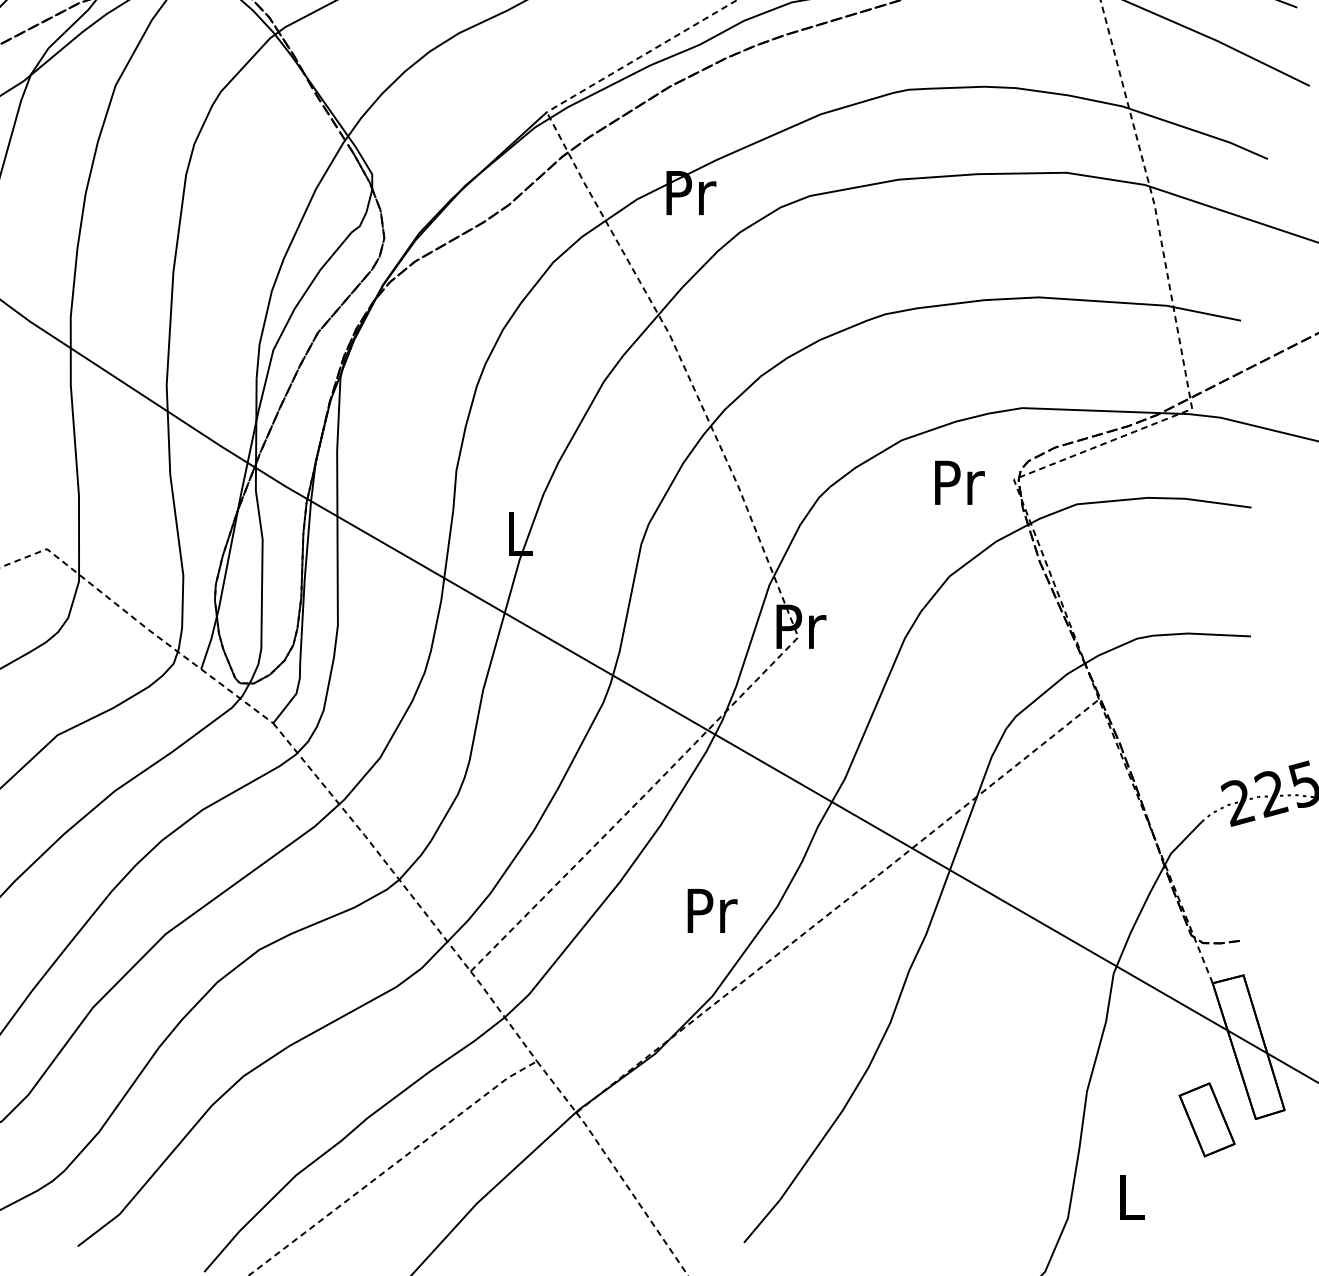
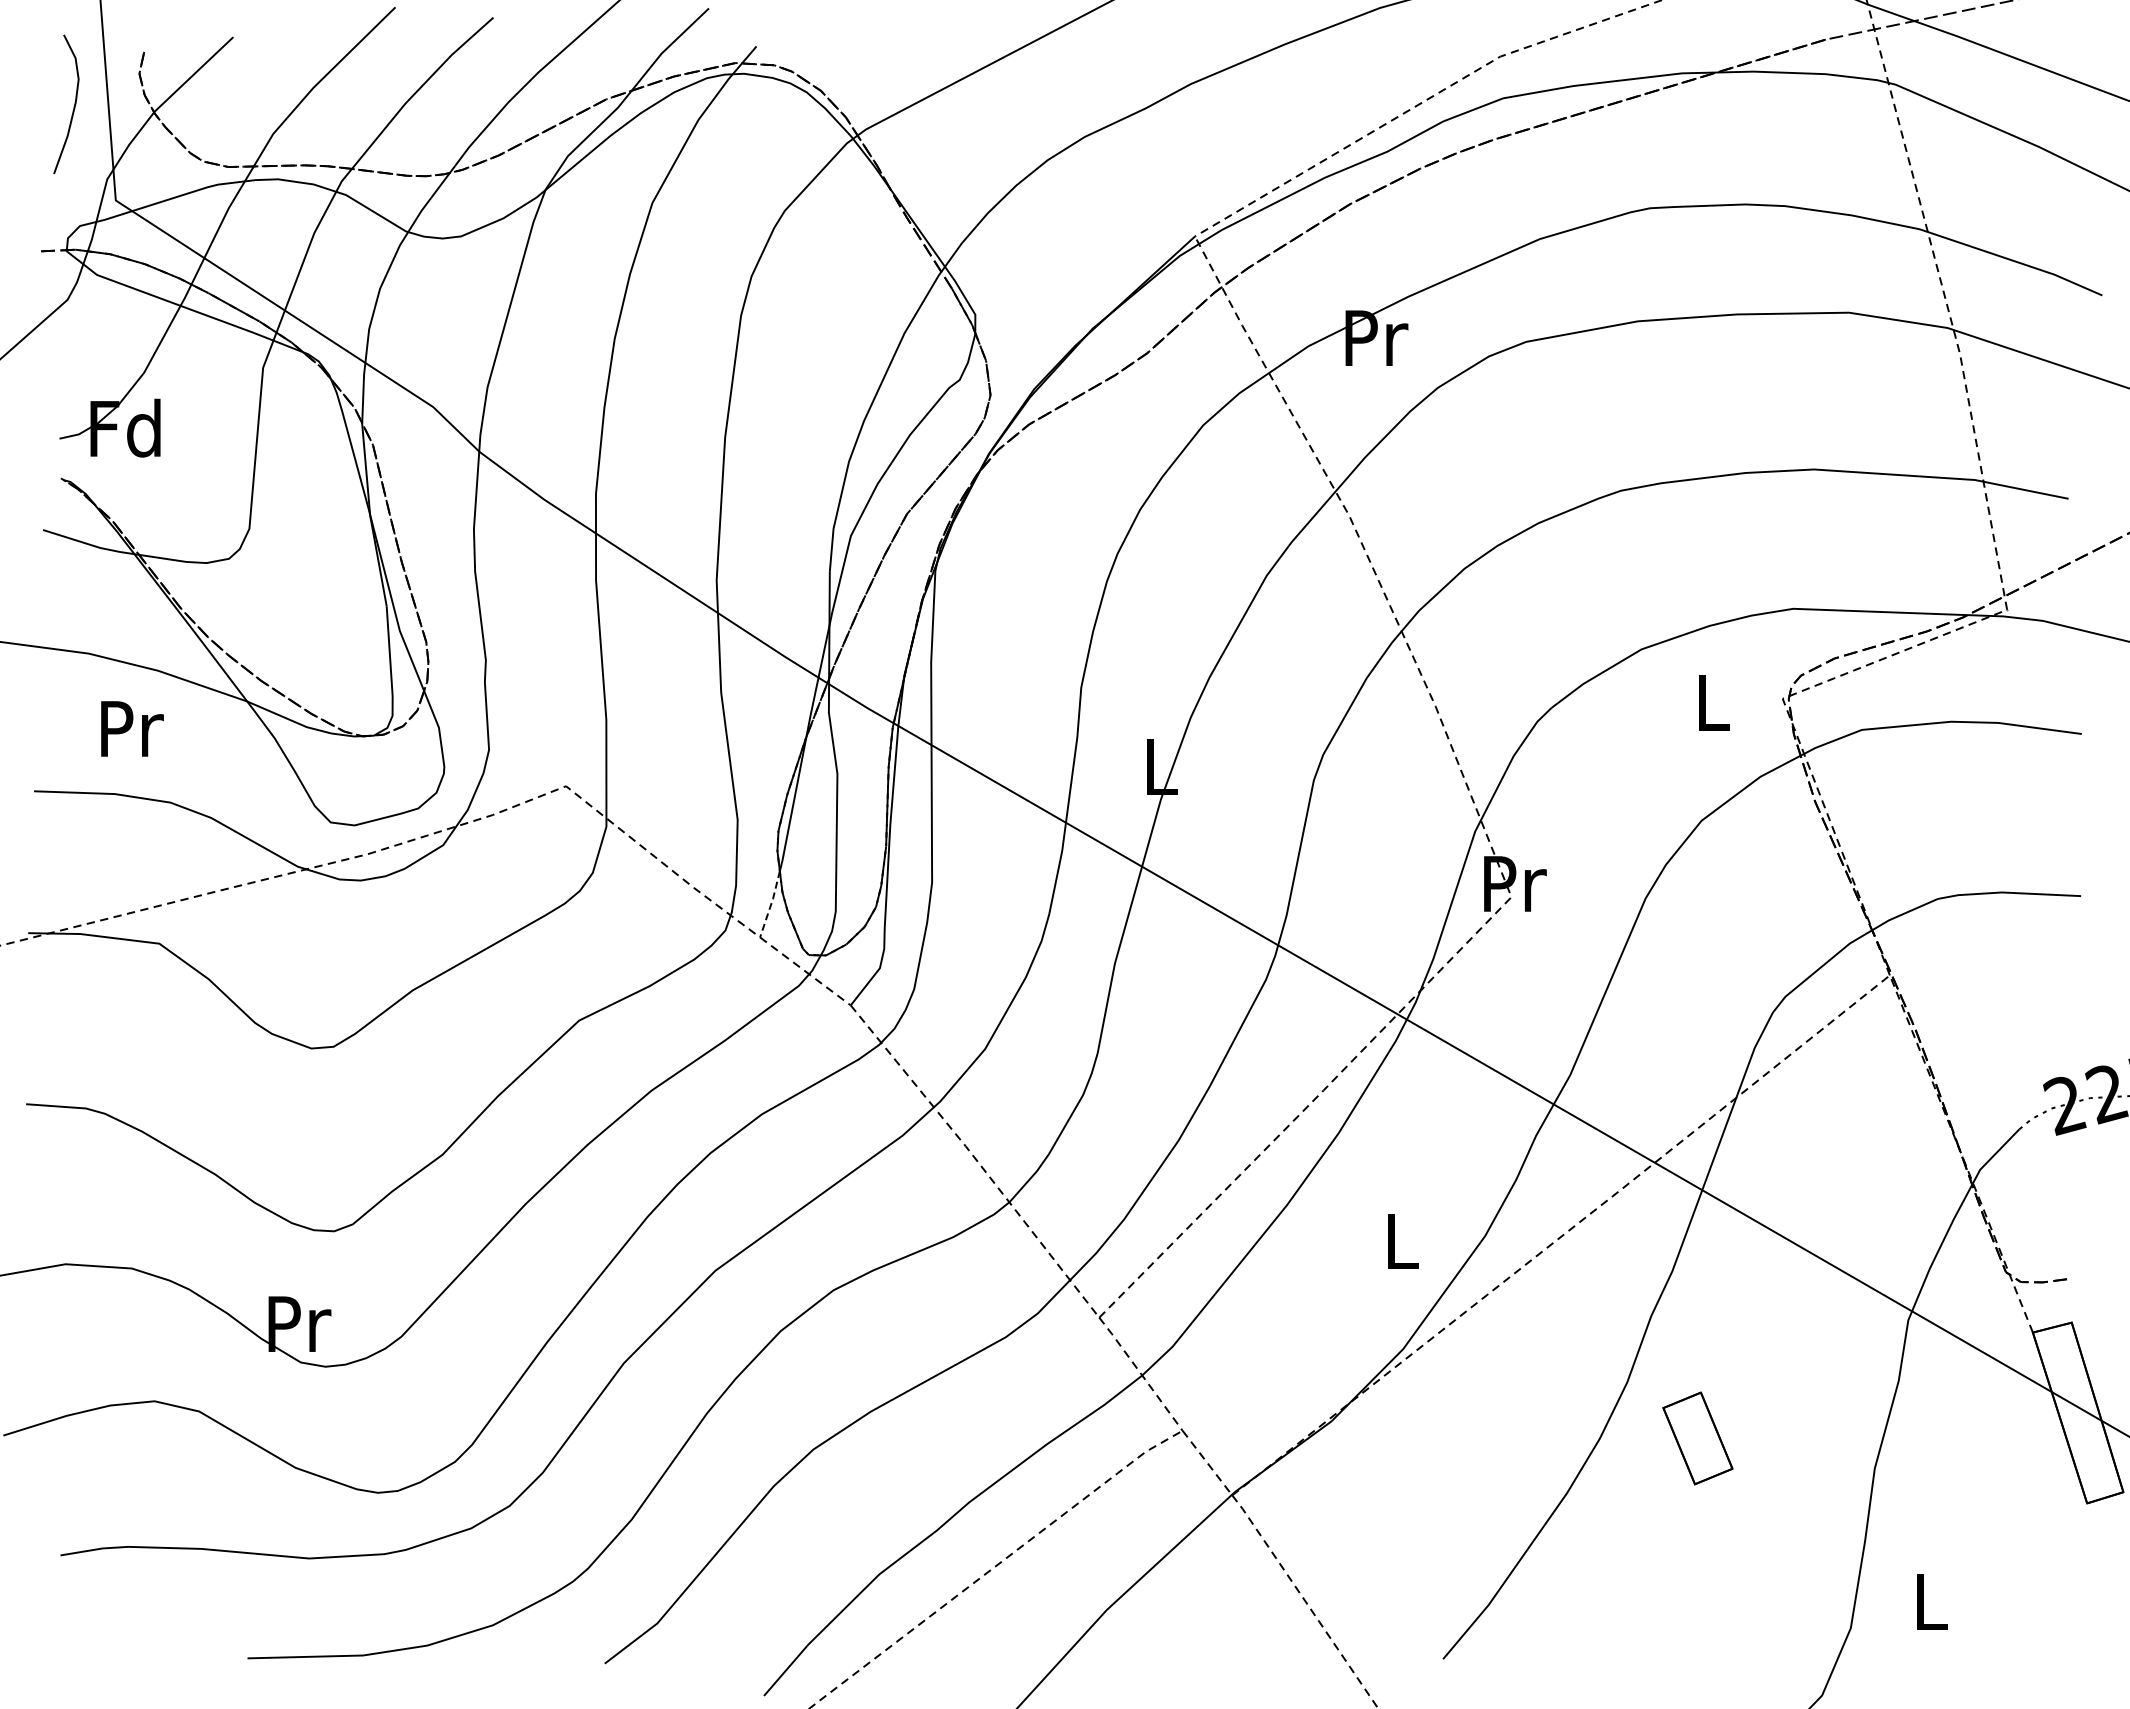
text: (959, 482) -> (1714, 702), Pr -> L
line: (210, 643) -> (771, 904), solid -> dashed
text: (712, 910) -> (1403, 1241), Pr -> L
part: (1206, 1119) -> (1697, 1438), moved

